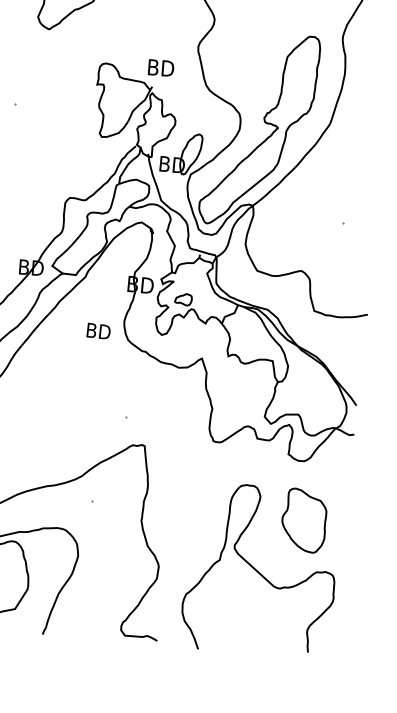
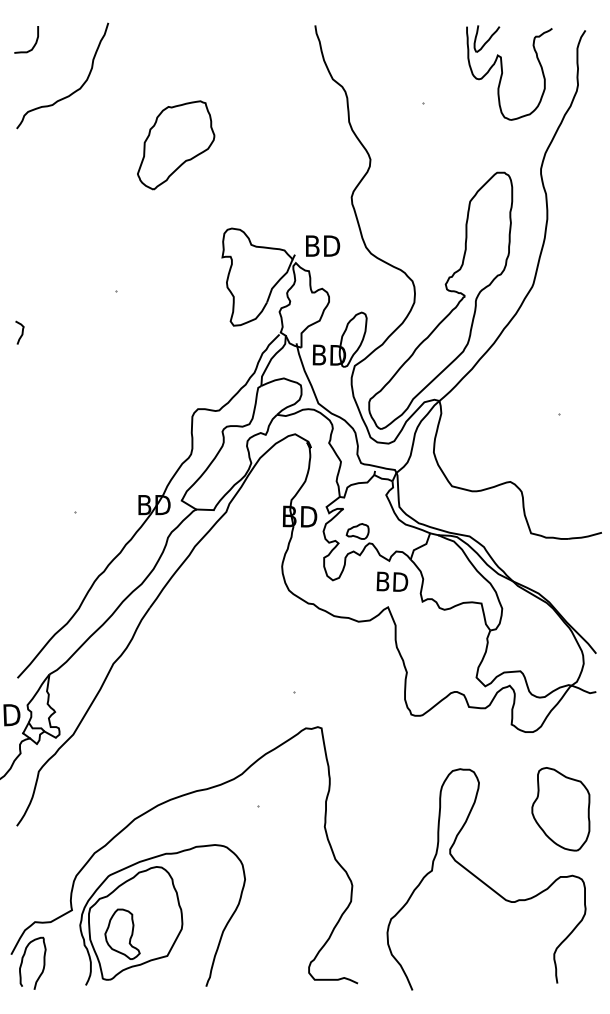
text: (161, 67) -> (323, 245), moved
text: (98, 331) -> (392, 581), moved
part: (303, 520) -> (560, 809), moved

